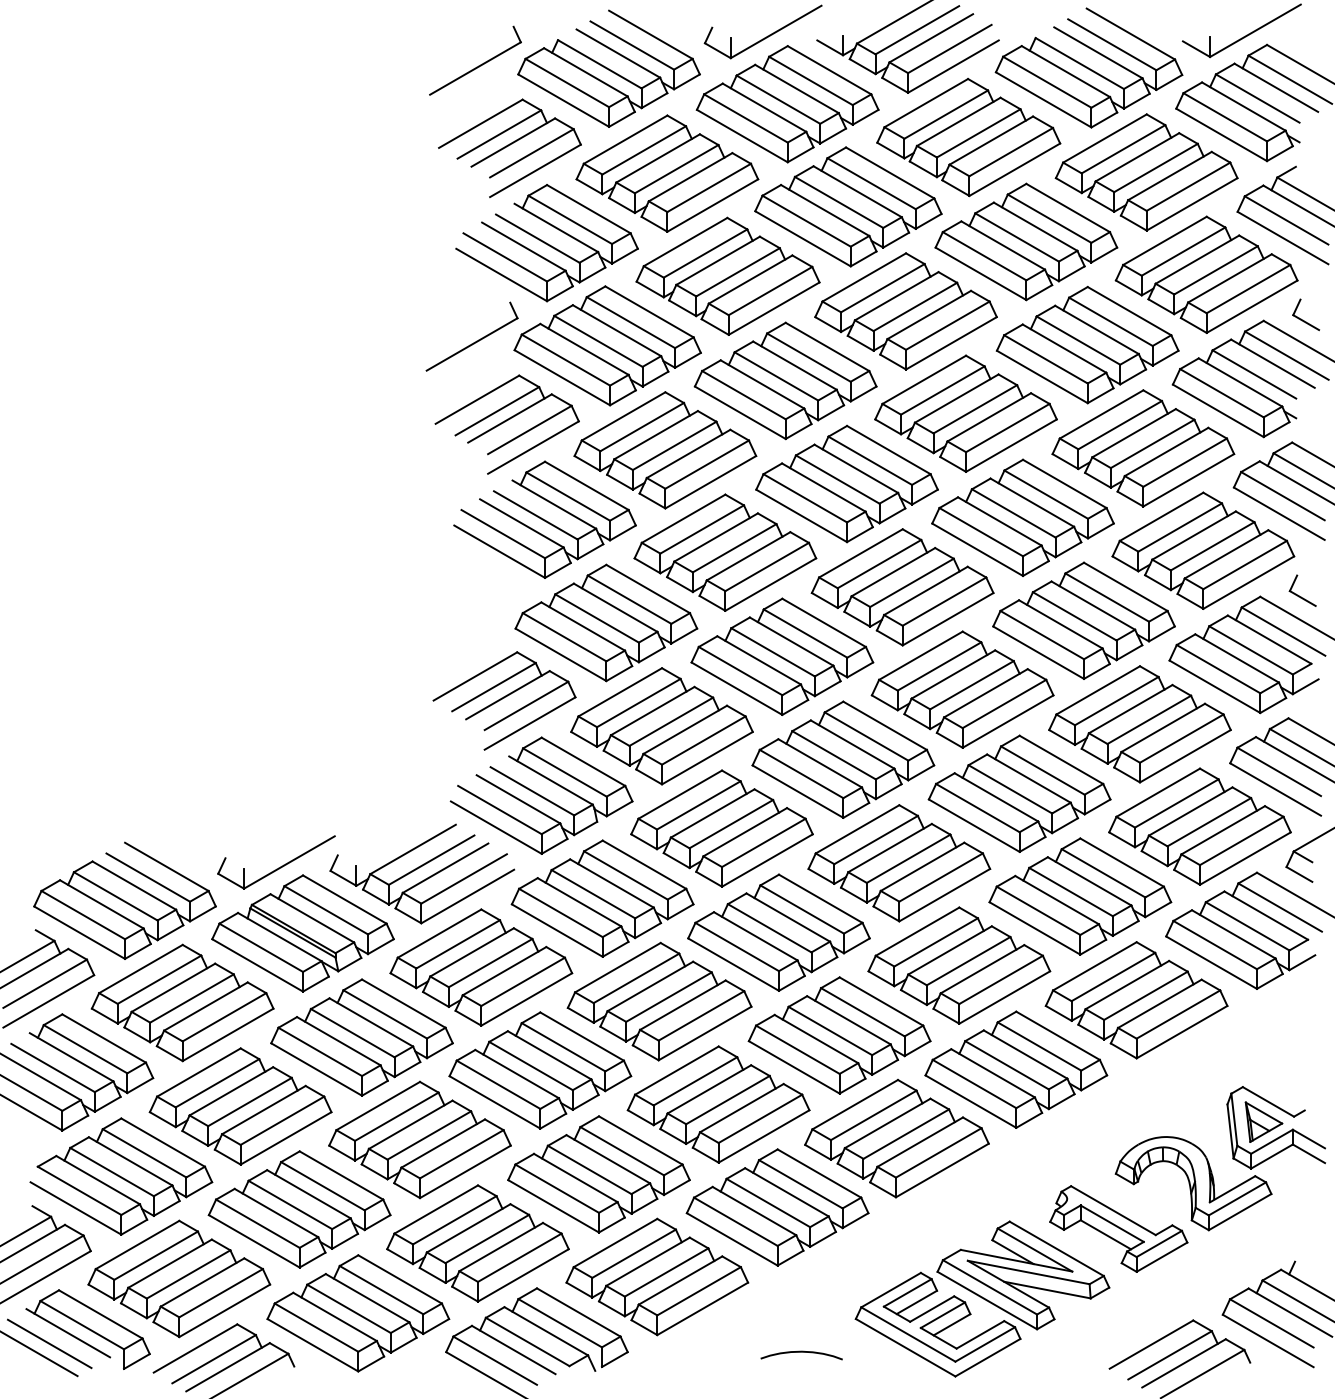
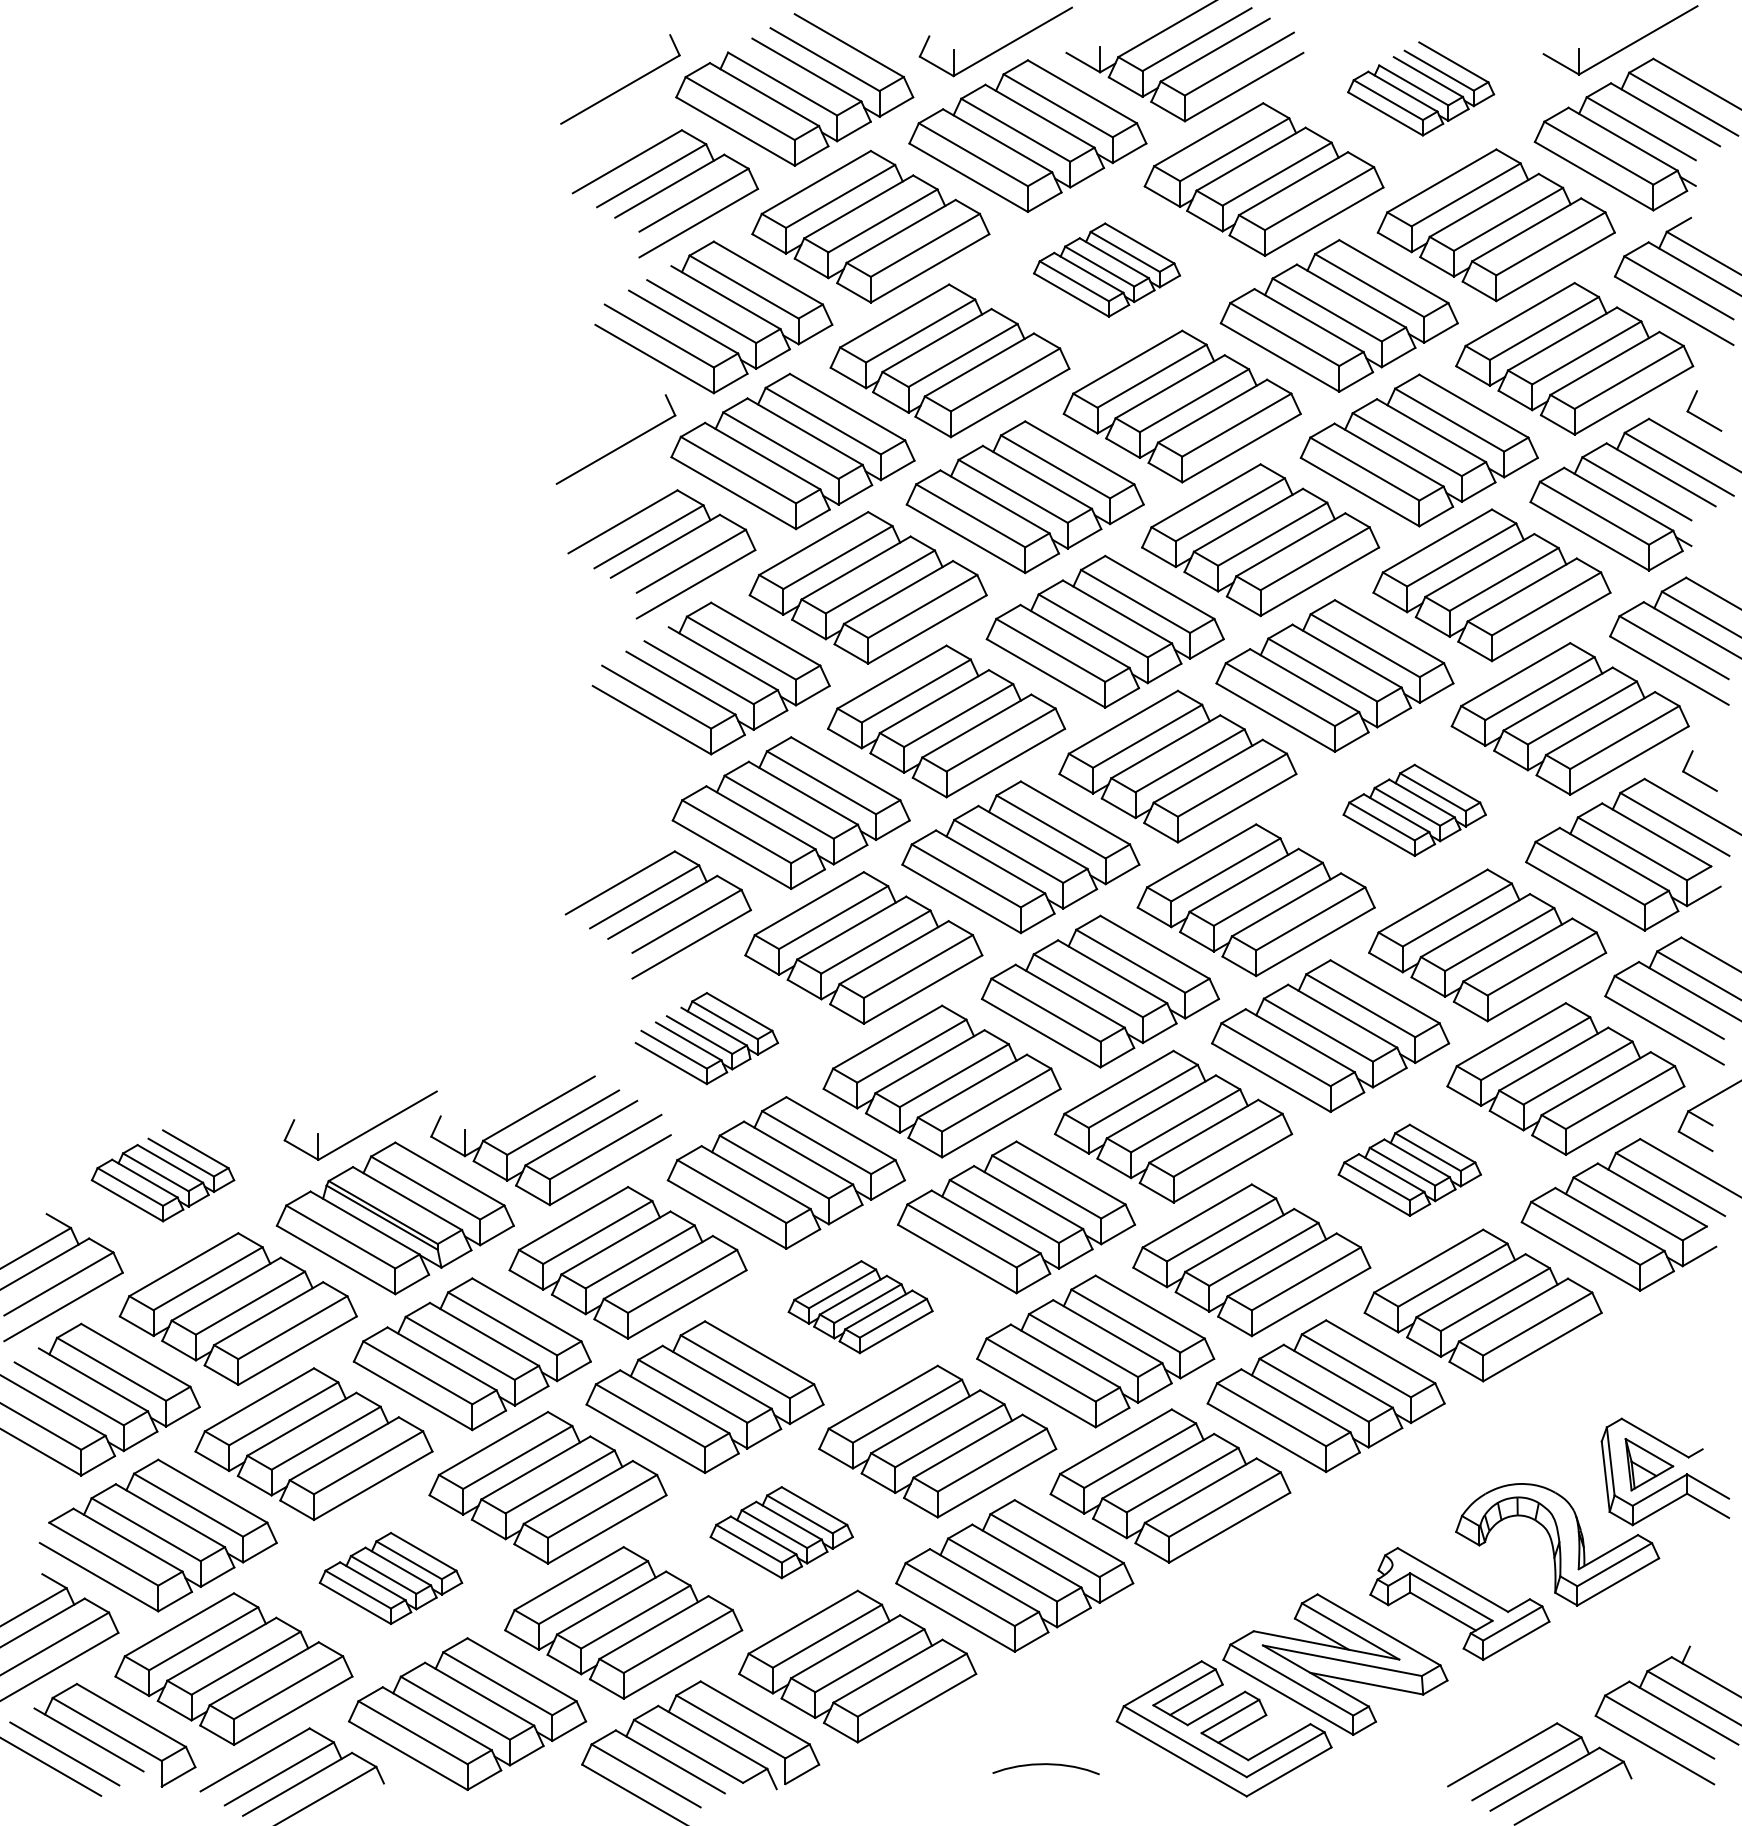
part: (1088, 67) -> (1420, 88), size x0.6
part: (847, 206) -> (1106, 269), size x0.6
part: (1083, 620) -> (1414, 810), size x0.6
part: (541, 795) -> (706, 1038), size x0.6
part: (1080, 896) -> (1409, 1170), size x0.6
part: (124, 900) -> (162, 1175), size x0.6
part: (659, 1001) -> (860, 1306), size x0.6
part: (598, 1174) -> (781, 1532), size x0.6
part: (299, 1209) -> (390, 1578), size x0.6

